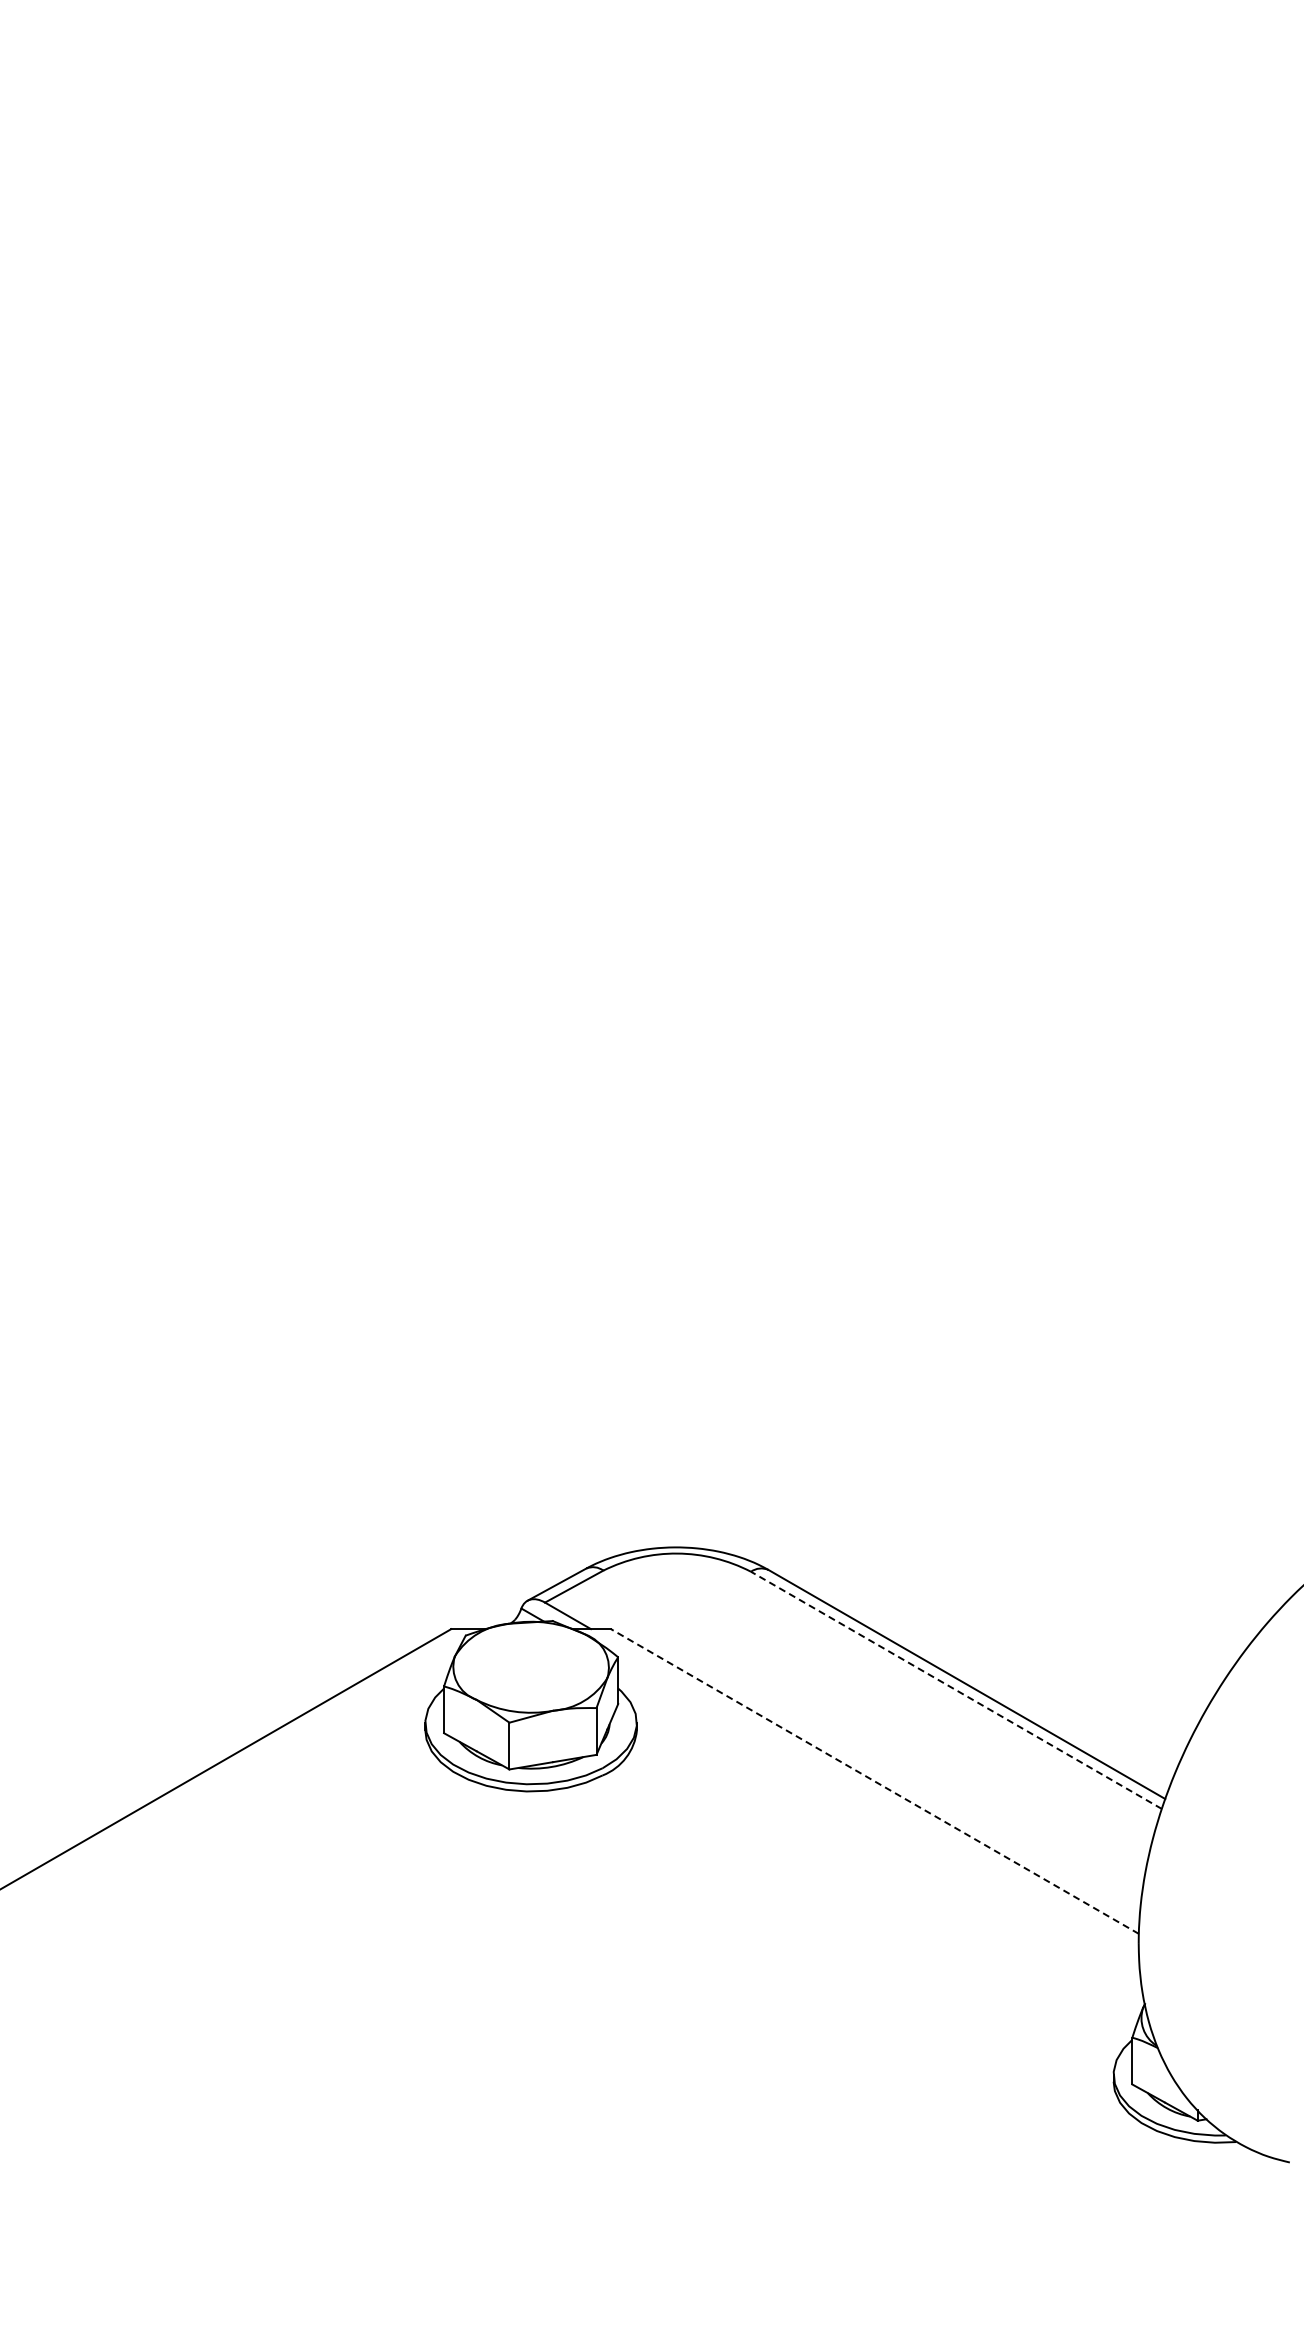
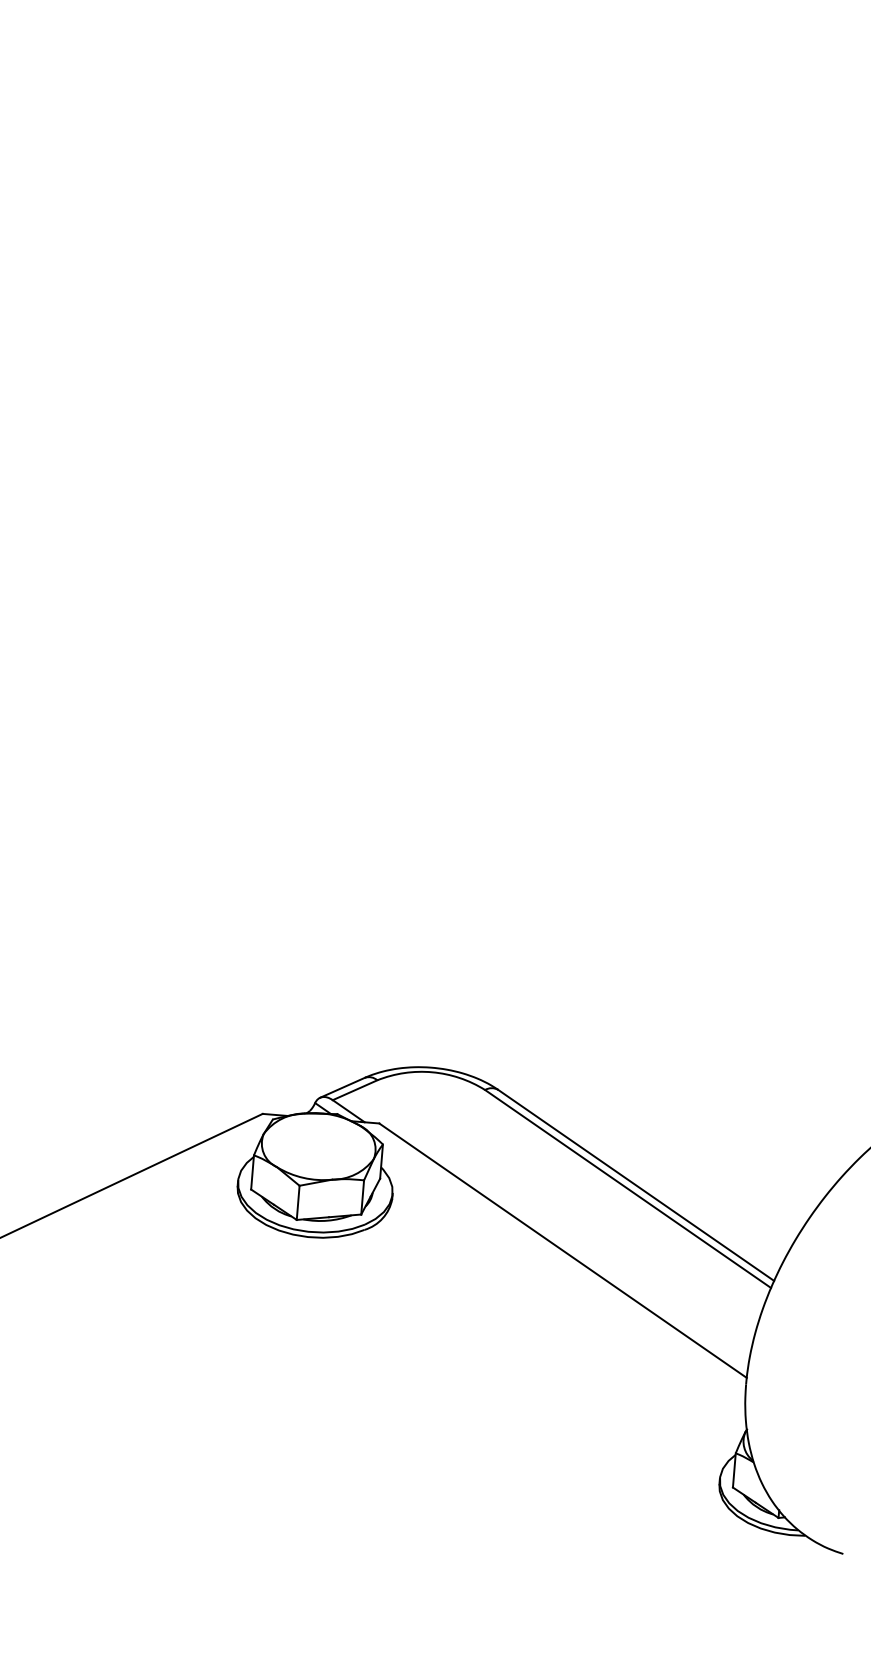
line: (956, 1690) -> (628, 1189), dashed -> solid
line: (874, 1781) -> (562, 1250), dashed -> solid

